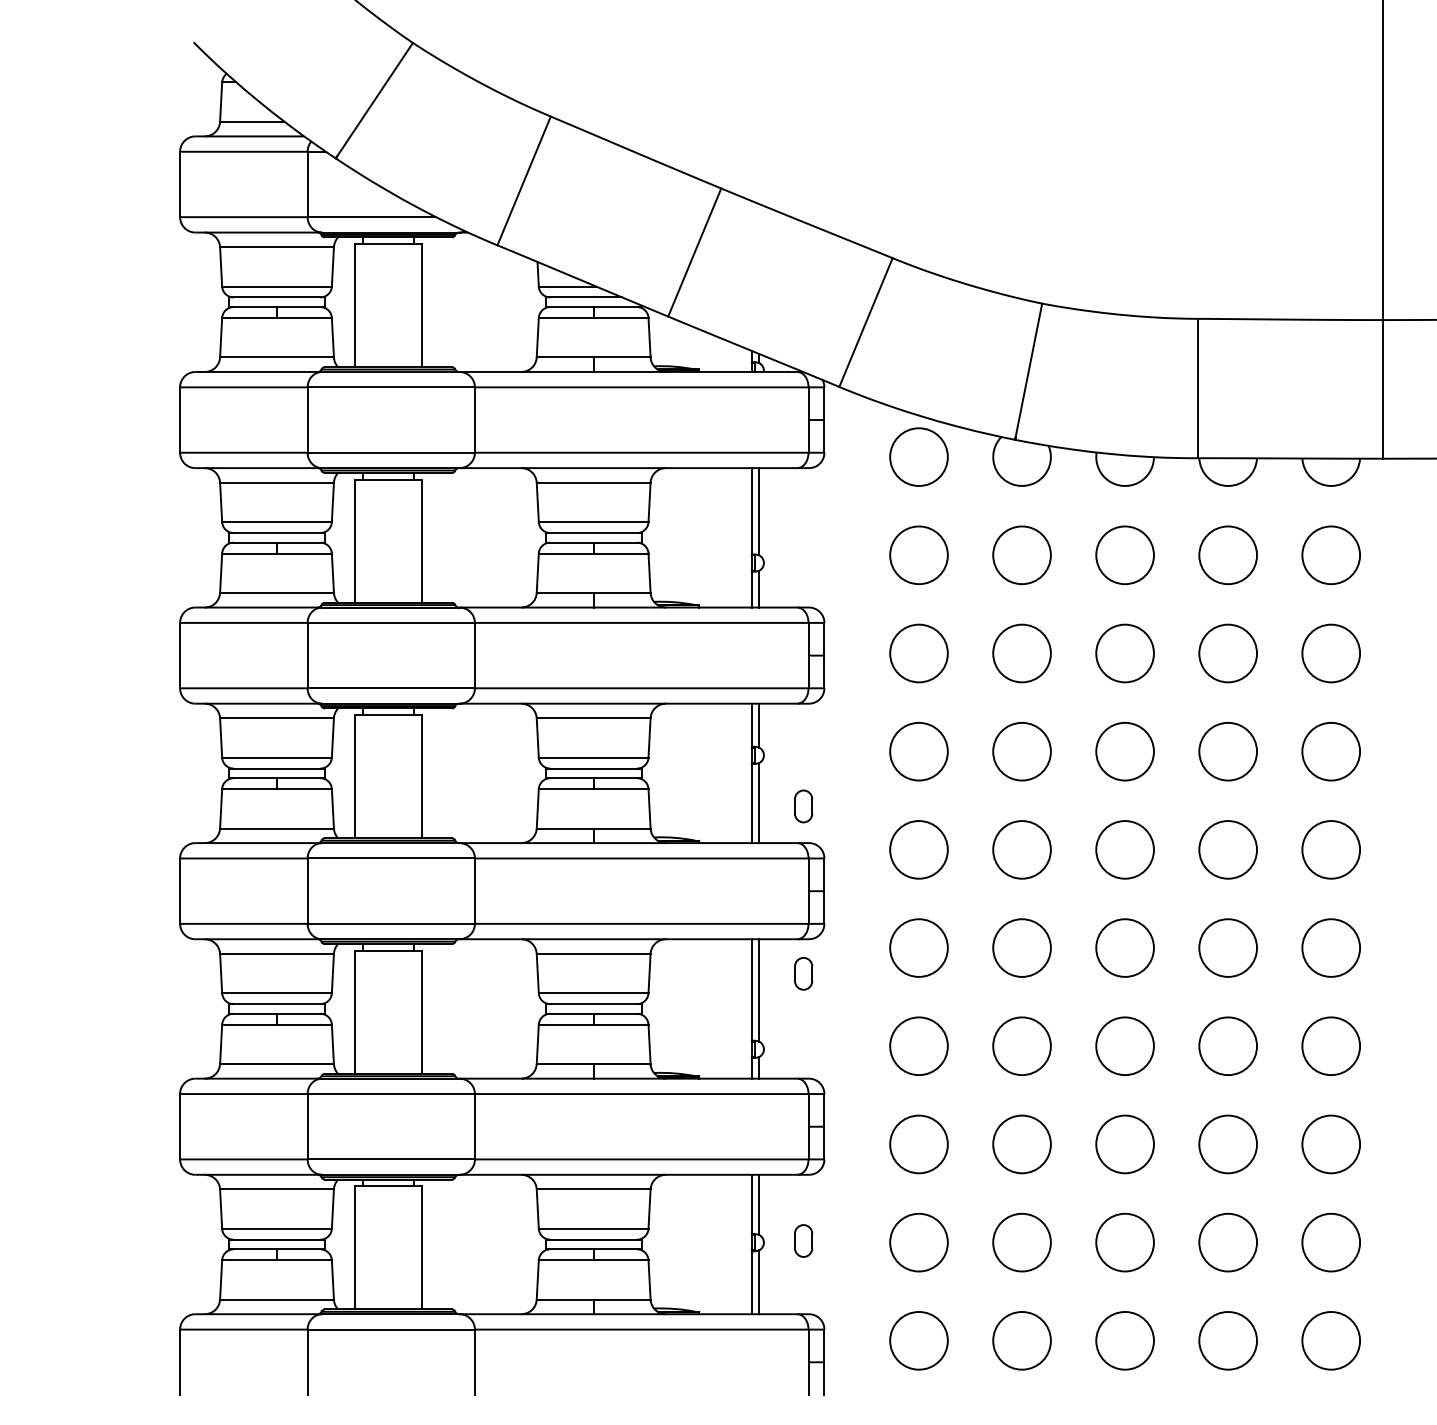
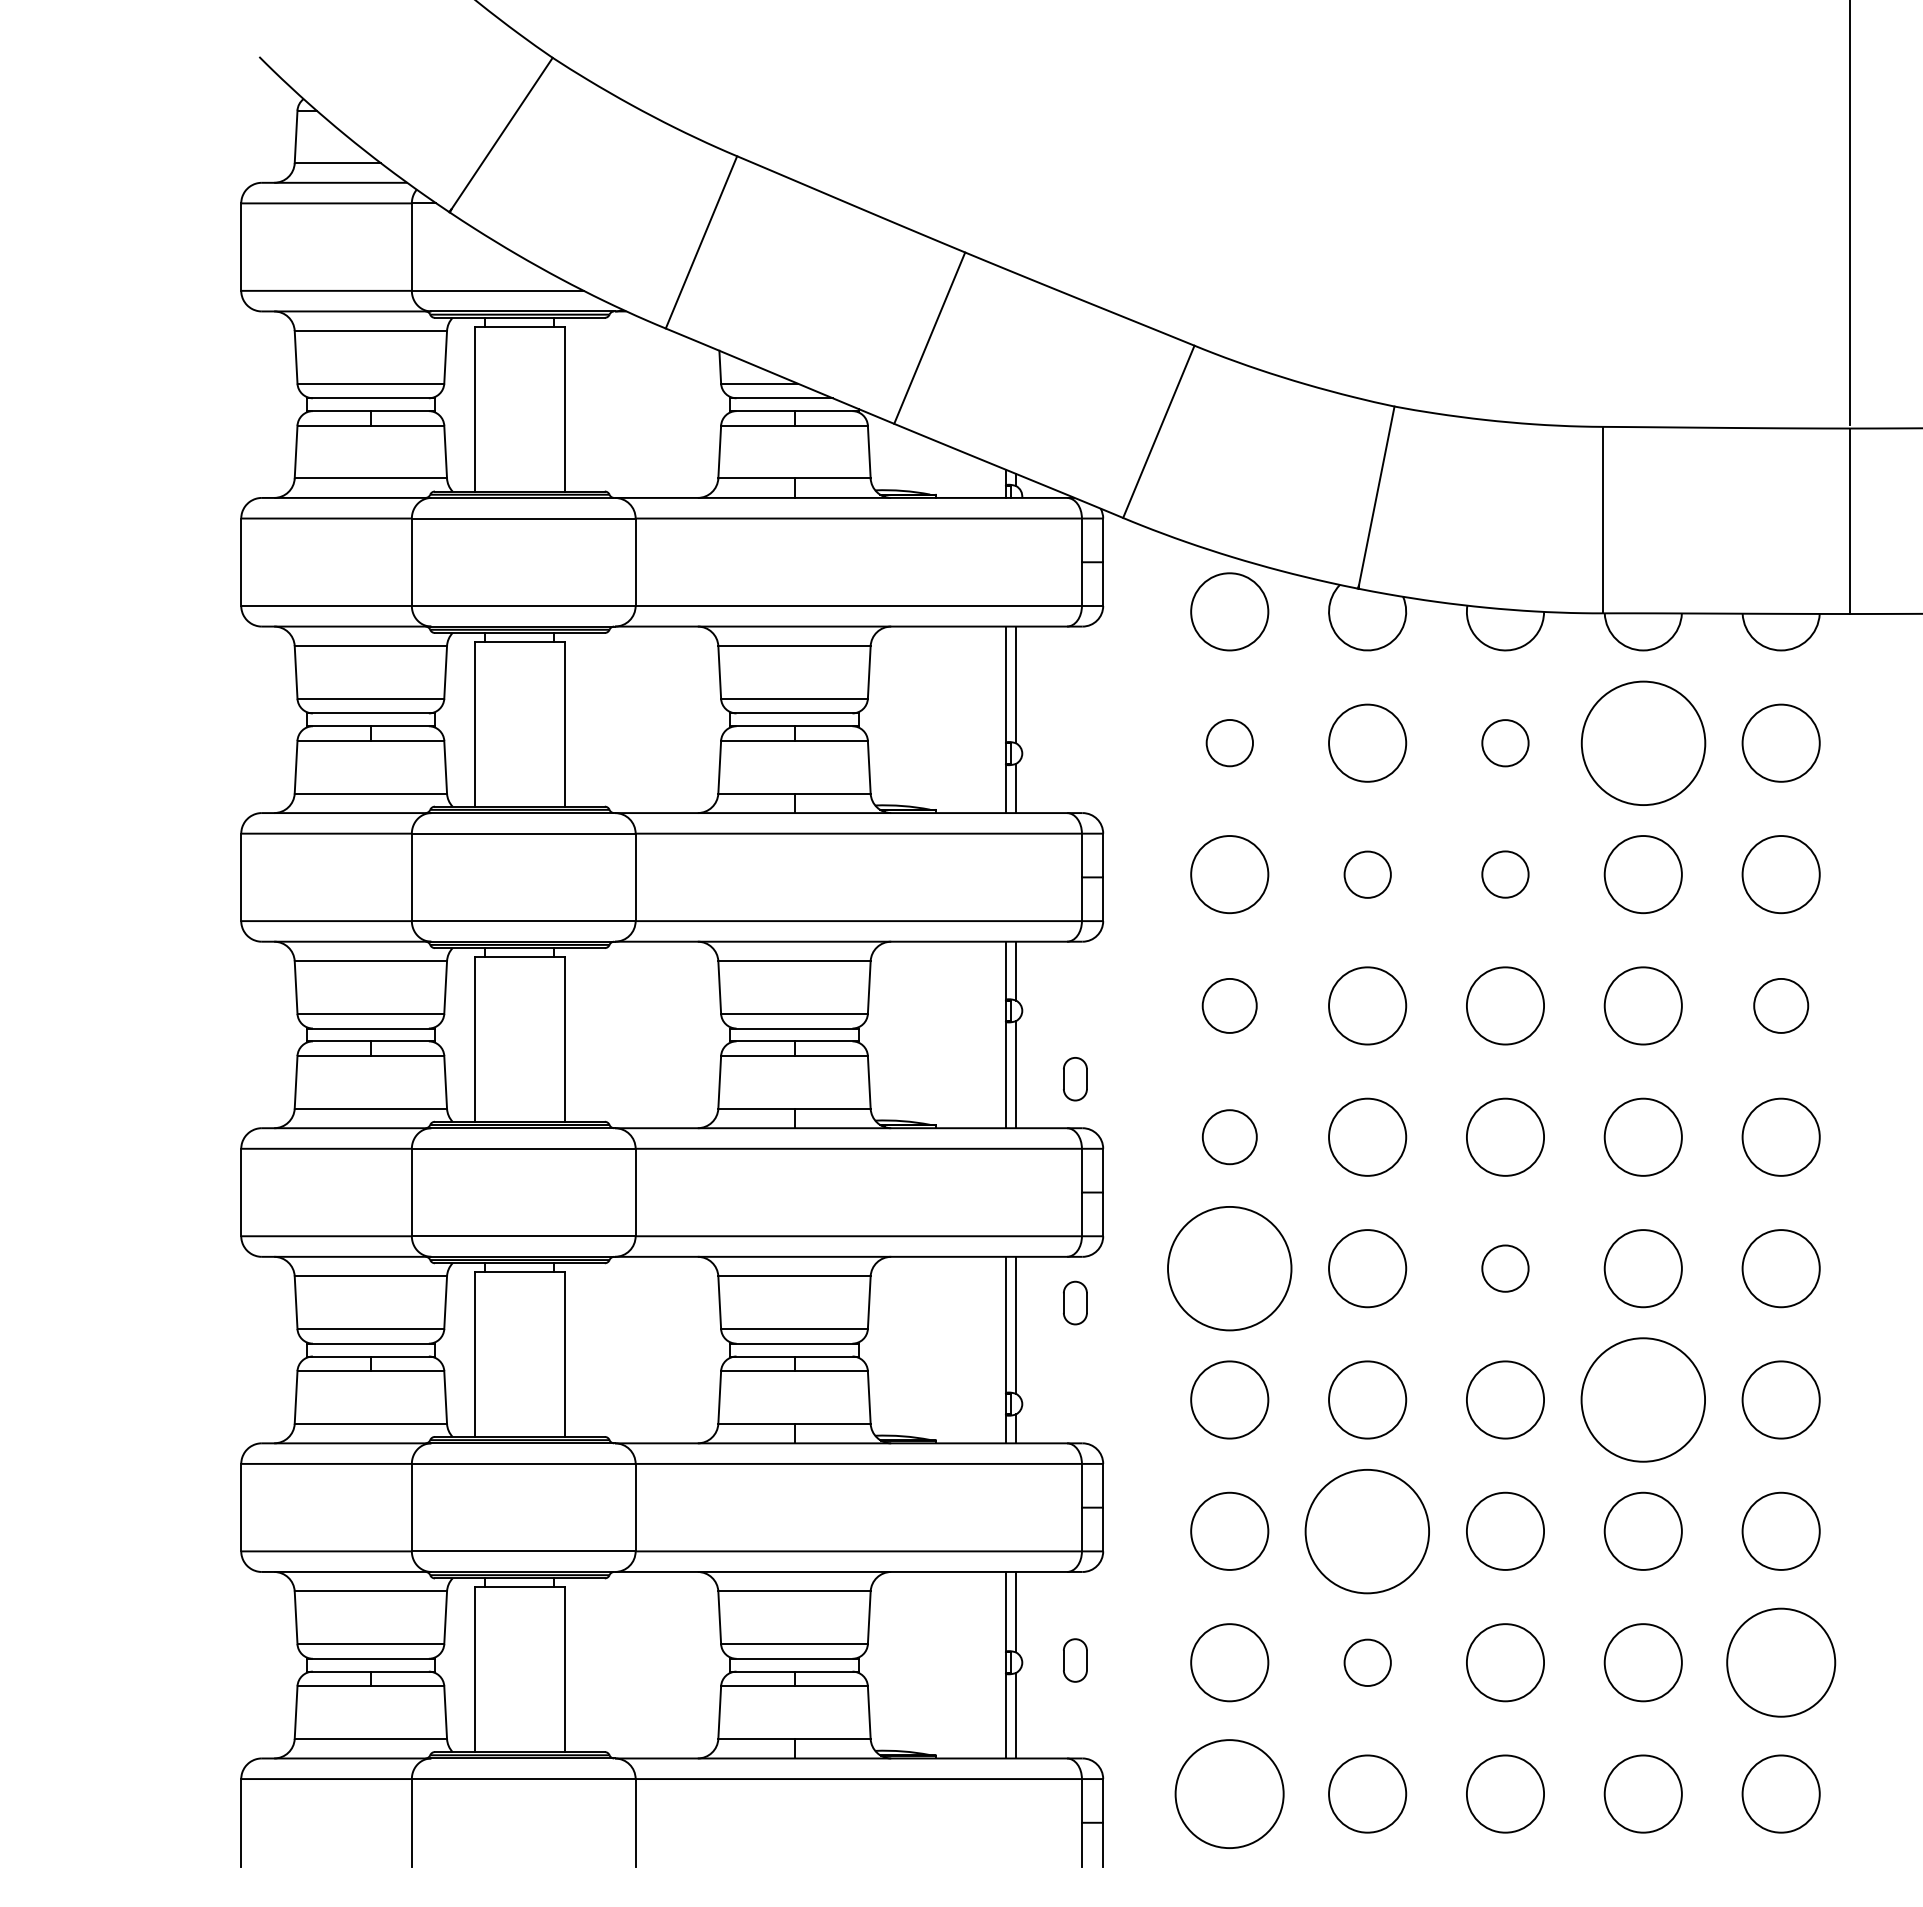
circle: (918, 554) -> (1229, 742), size x0.6
circle: (1125, 554) -> (1505, 742), size x0.6
circle: (1227, 554) -> (1642, 742), size x1.6
circle: (1021, 653) -> (1367, 874), size x0.6
circle: (1125, 653) -> (1505, 874), size x0.6
circle: (918, 751) -> (1229, 1005), size x0.7
circle: (1330, 751) -> (1780, 1005), size x0.7
circle: (918, 849) -> (1229, 1136), size x0.7
circle: (918, 947) -> (1229, 1268), size x1.6
circle: (1125, 947) -> (1505, 1268), size x0.6
circle: (1227, 1045) -> (1642, 1399), size x1.6
circle: (1021, 1143) -> (1367, 1530), size x1.6
circle: (1021, 1242) -> (1367, 1662), size x0.6
circle: (1330, 1242) -> (1780, 1662), size x1.4
circle: (918, 1340) -> (1229, 1793), size x1.4

